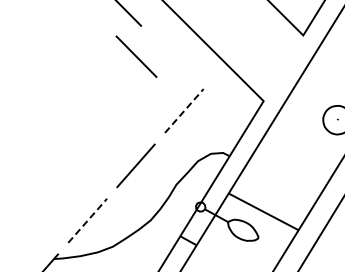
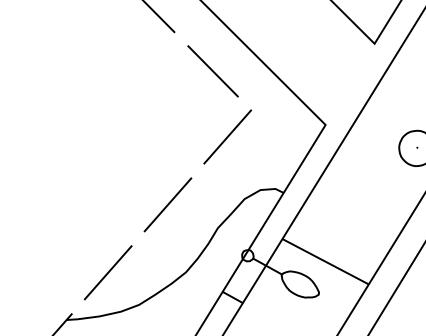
line: (136, 56) -> (213, 71), moved
line: (185, 109) -> (229, 135), dashed -> solid
line: (88, 220) -> (109, 272), dashed -> solid

